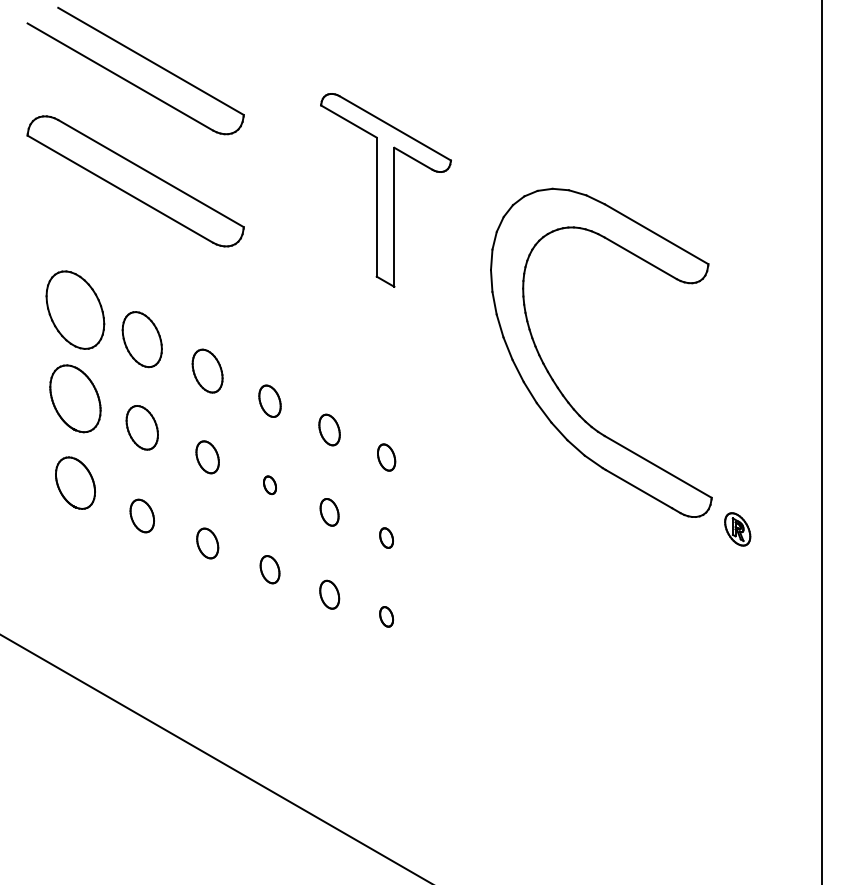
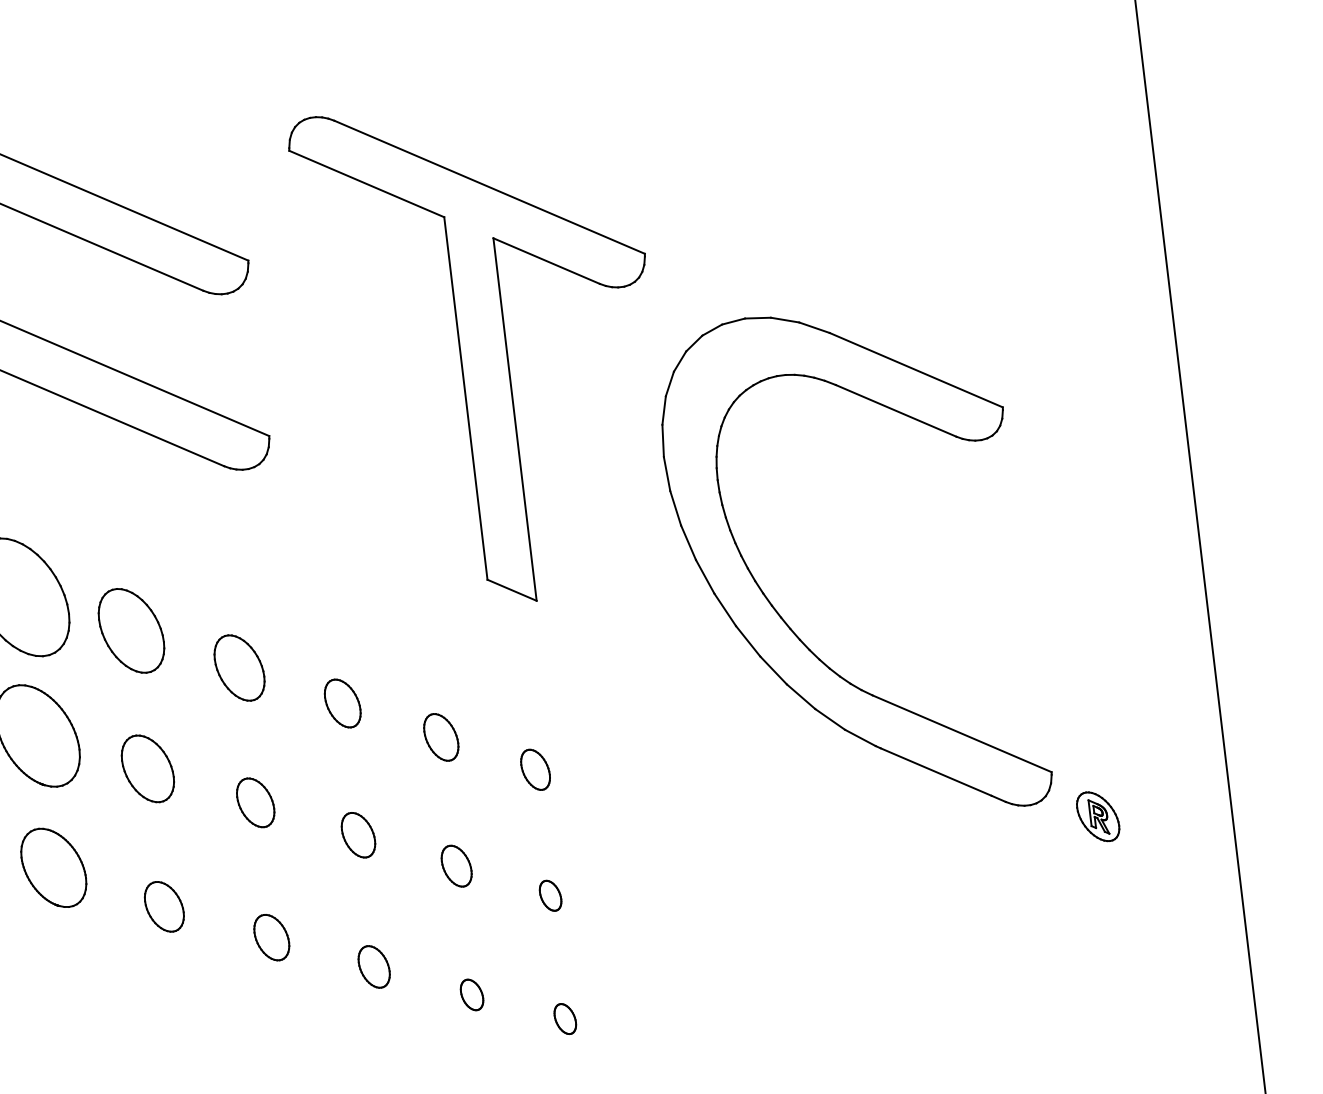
part: (385, 190) -> (484, 352), size x1.67
part: (269, 484) -> (357, 833), size x1.67
part: (329, 594) -> (471, 994), size x0.71

